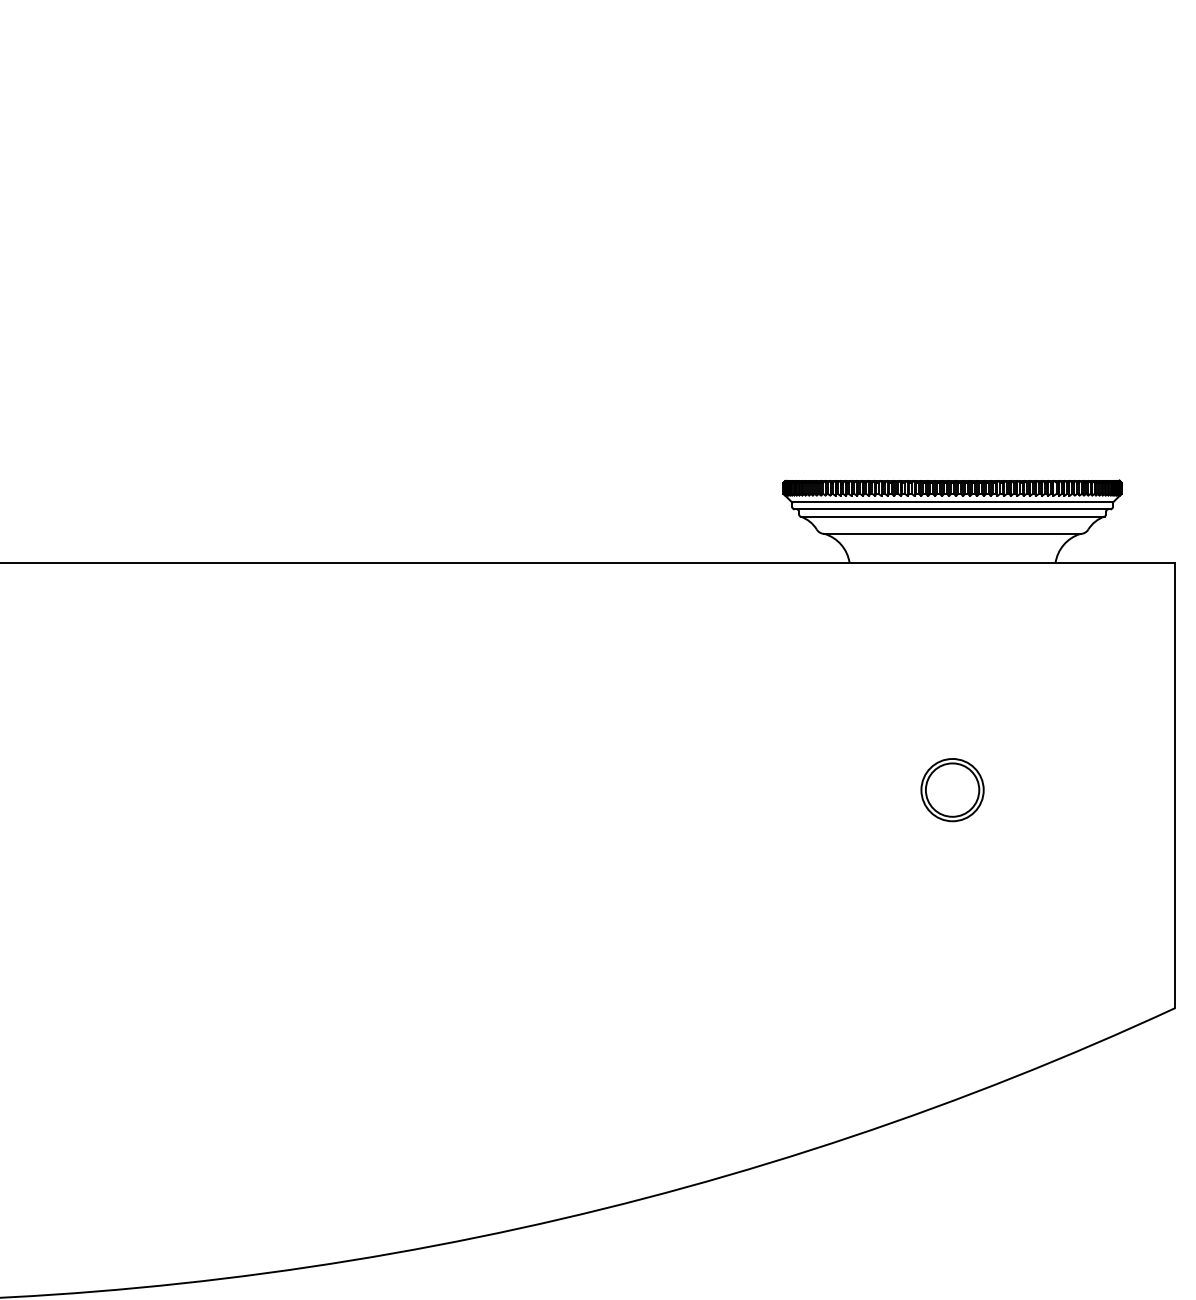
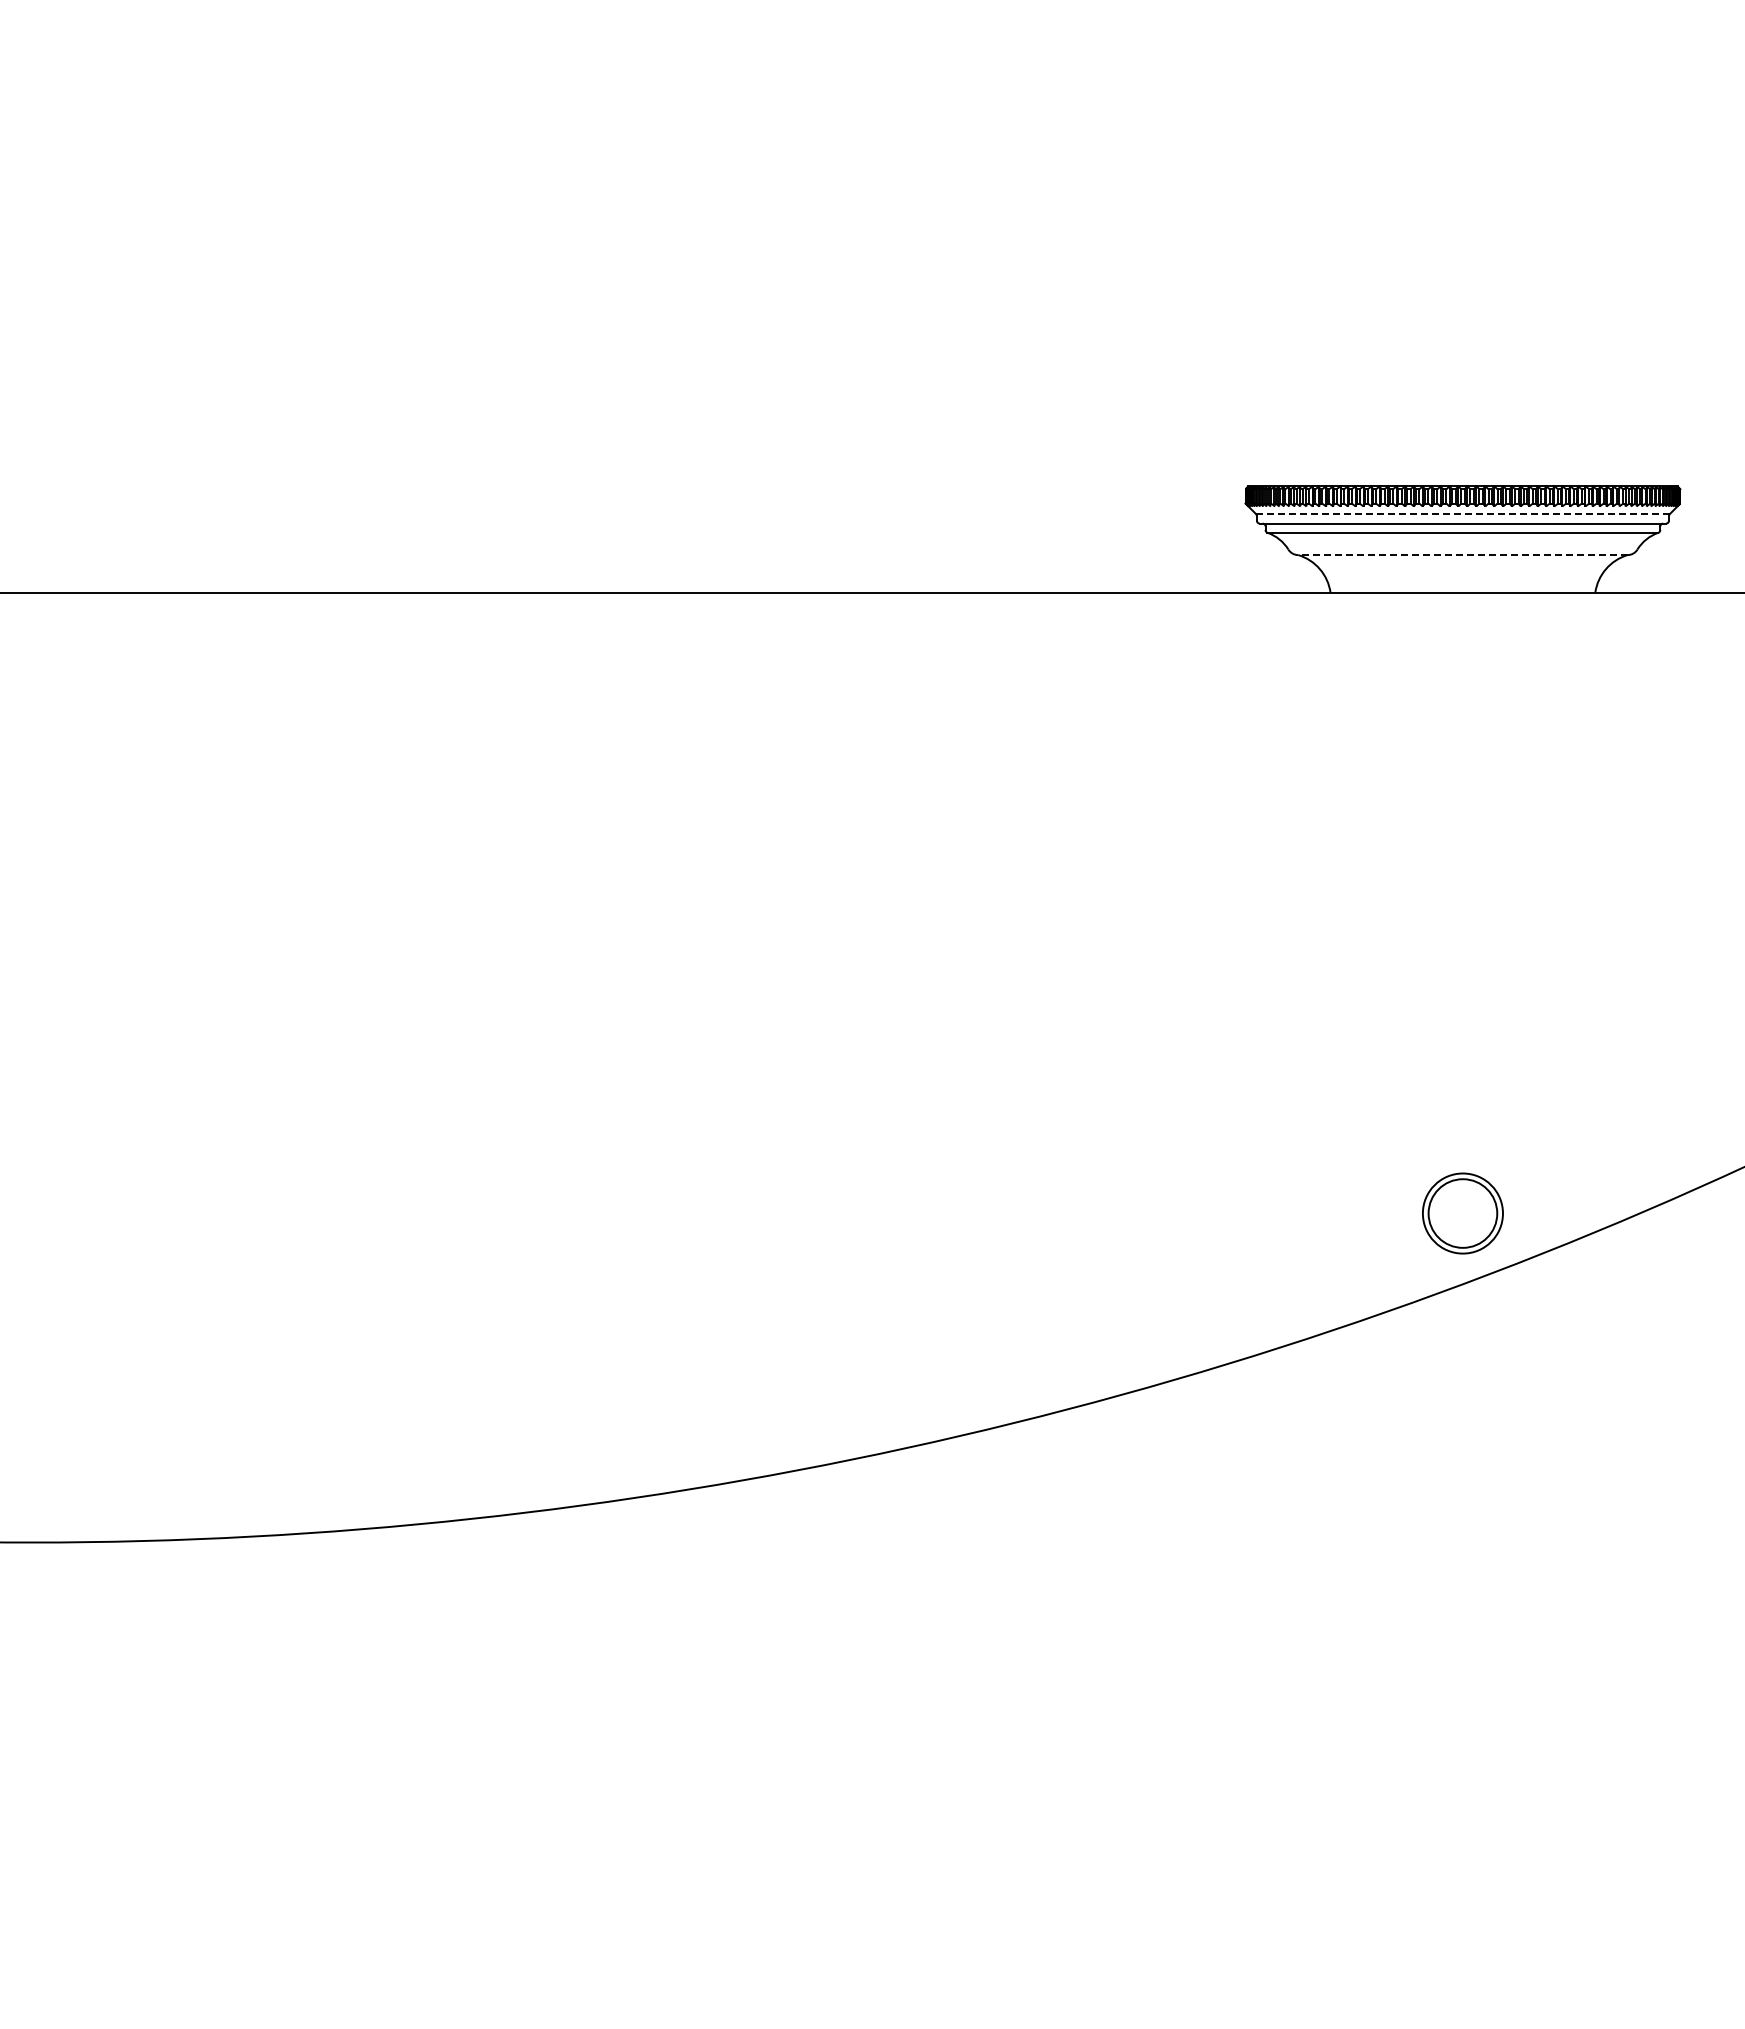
line: (952, 502) -> (1462, 514), solid -> dashed
line: (952, 534) -> (1462, 555), solid -> dashed
part: (952, 790) -> (1462, 1213), moved

